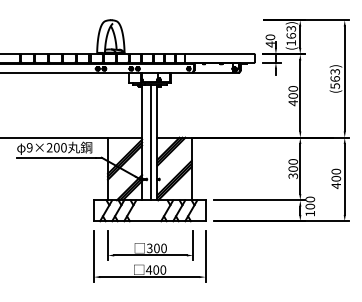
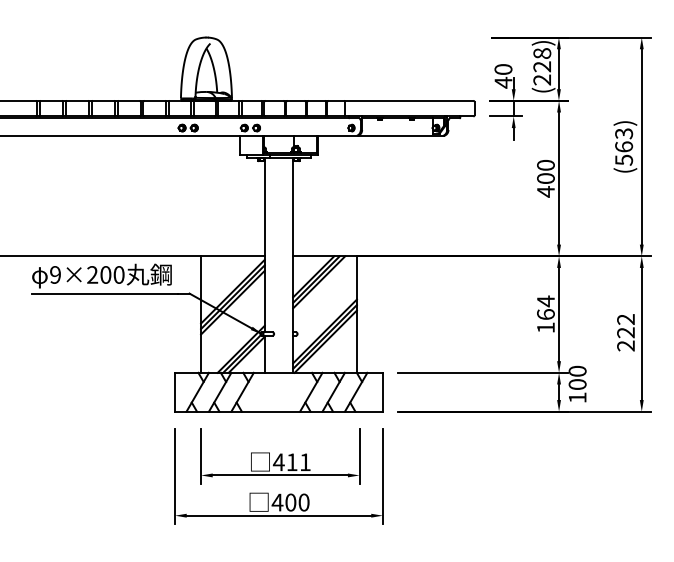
text: (291, 35) -> (542, 66), (163) -> (228)
line: (150, 142) -> (280, 265), removed
text: (293, 168) -> (546, 313), 300 -> 164
text: (336, 178) -> (626, 332), 400 -> 222
text: (156, 248) -> (291, 462), 300 -> 411

